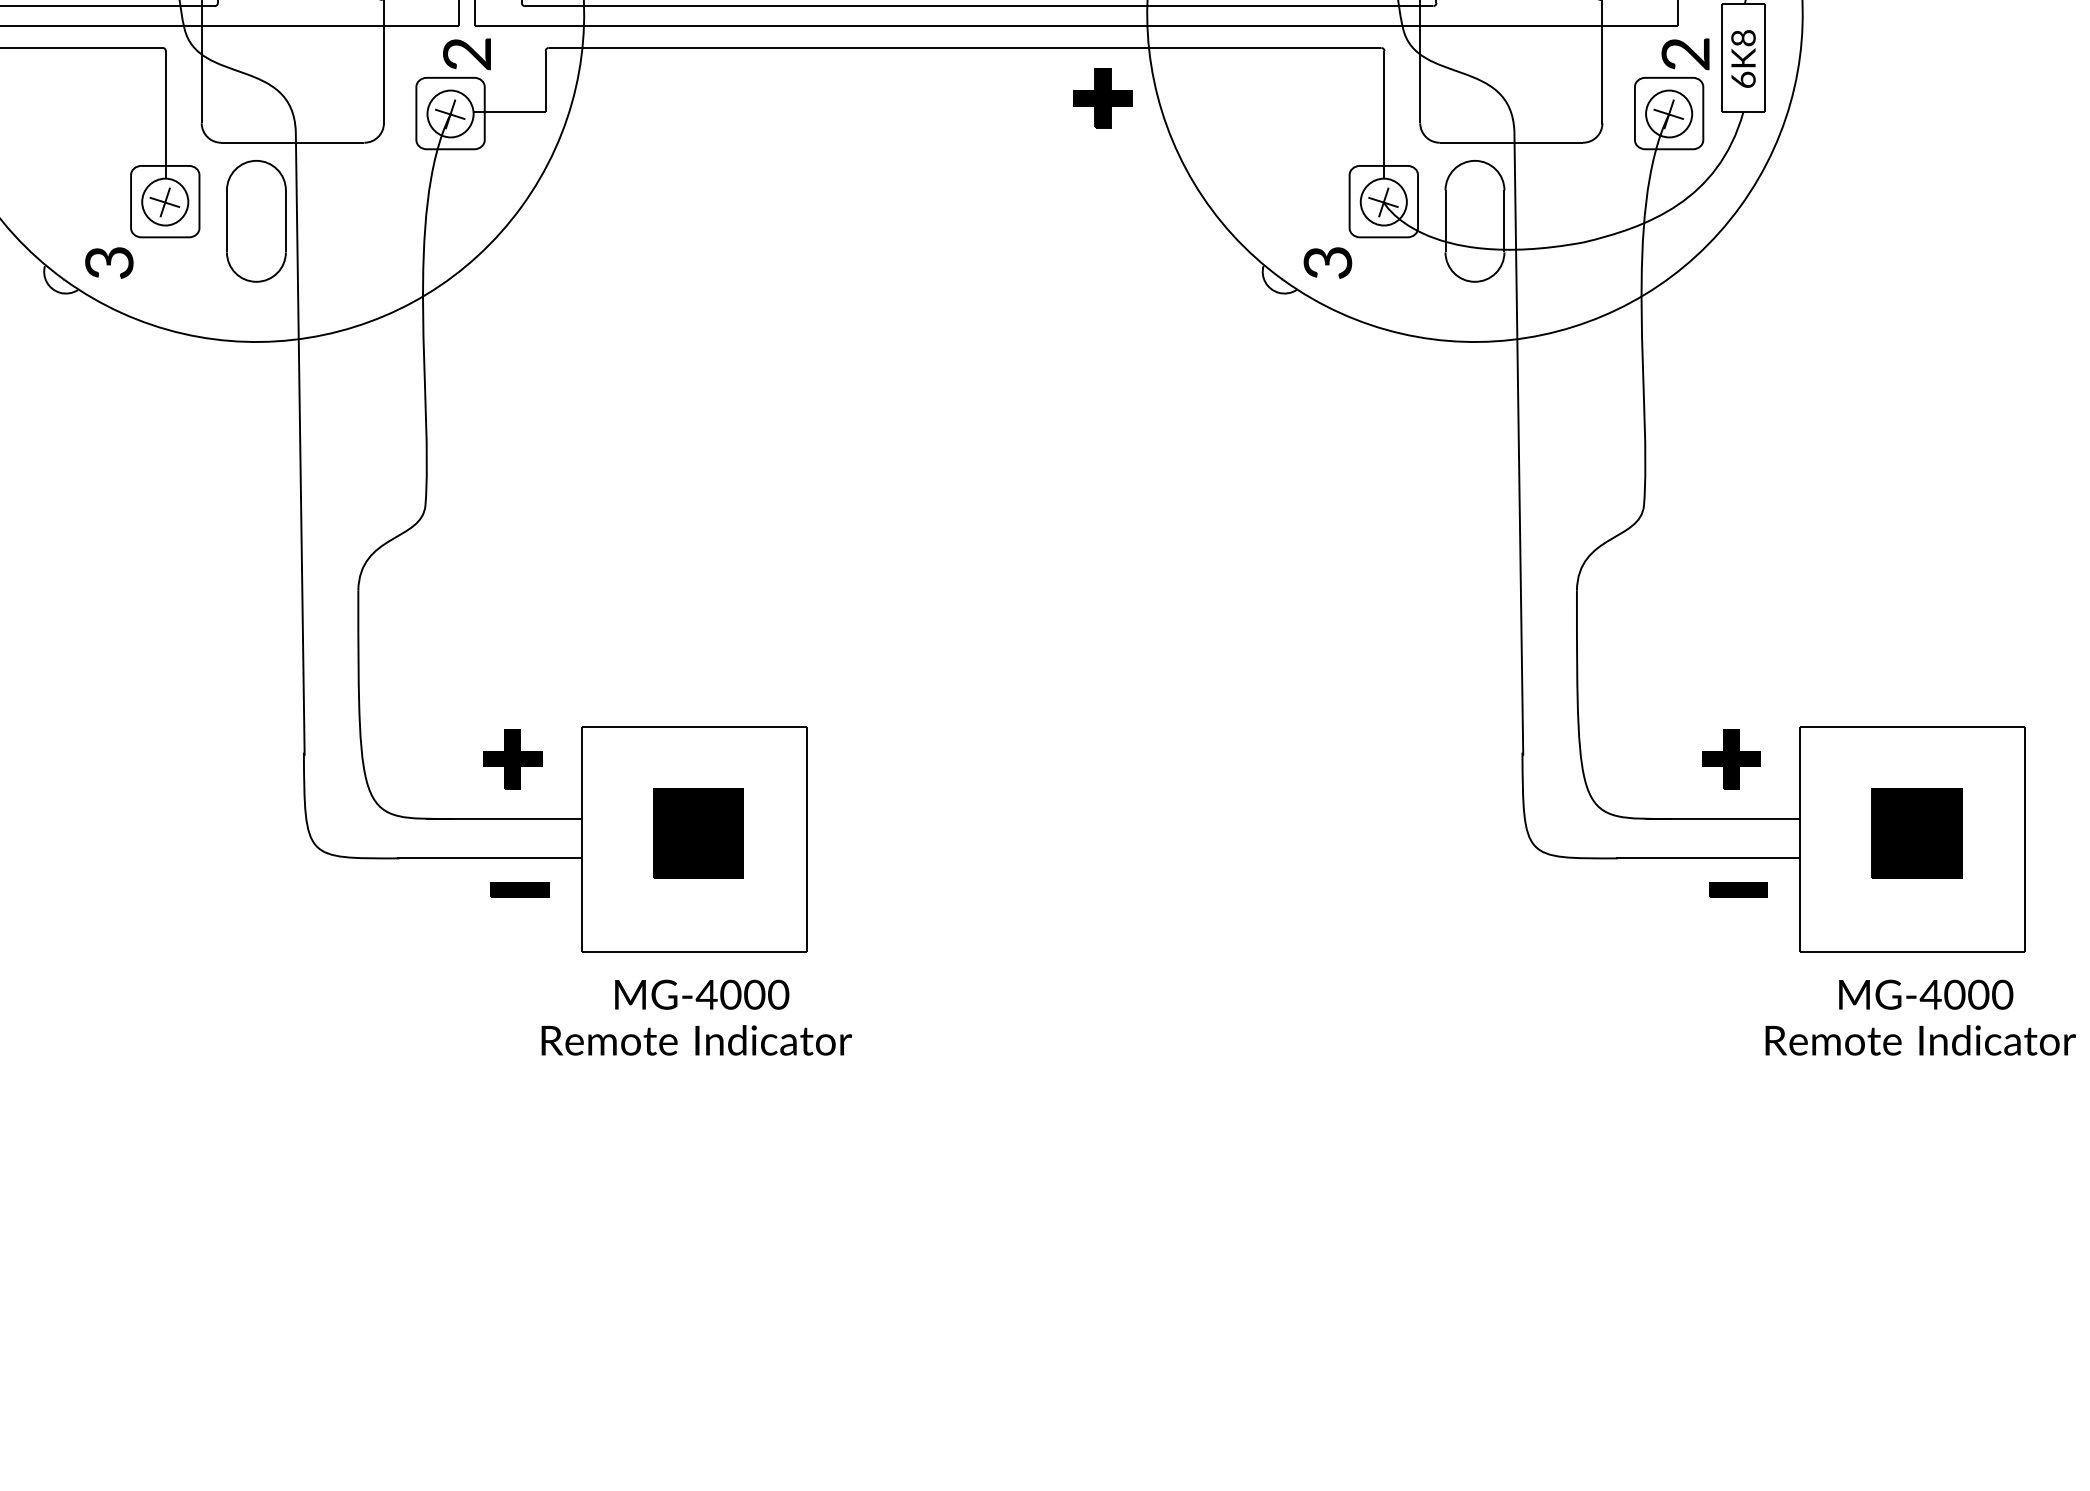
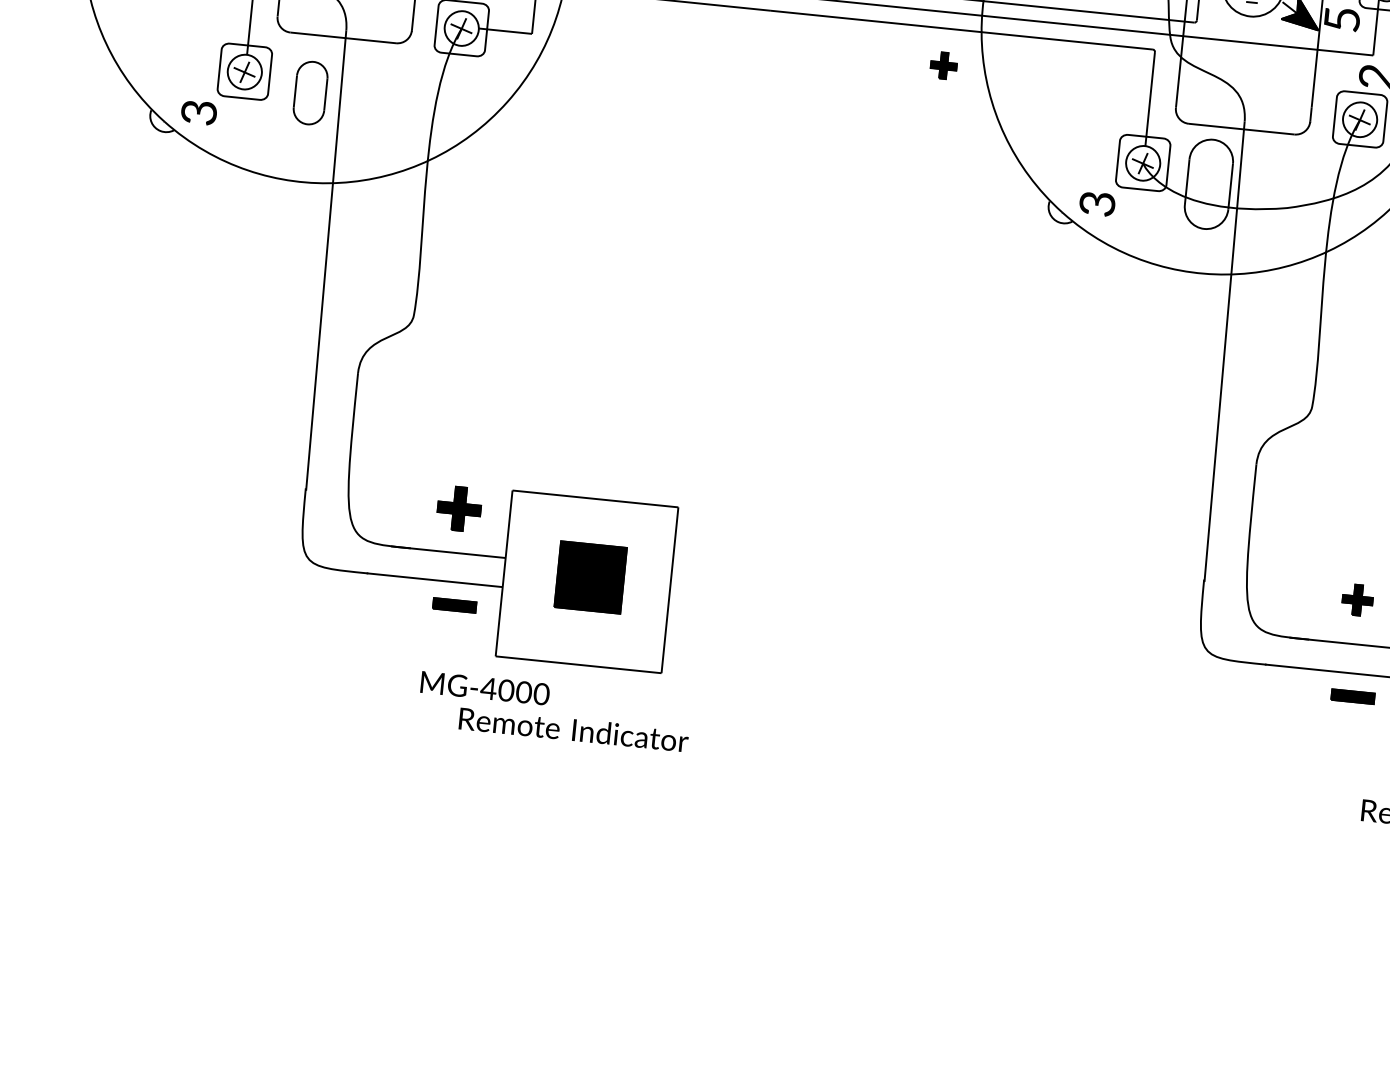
part: (1102, 98) -> (943, 65), size x0.6
part: (256, 221) -> (310, 93), size x0.7
part: (1731, 759) -> (1357, 600), size x0.7
text: (702, 994) -> (485, 688), moved

